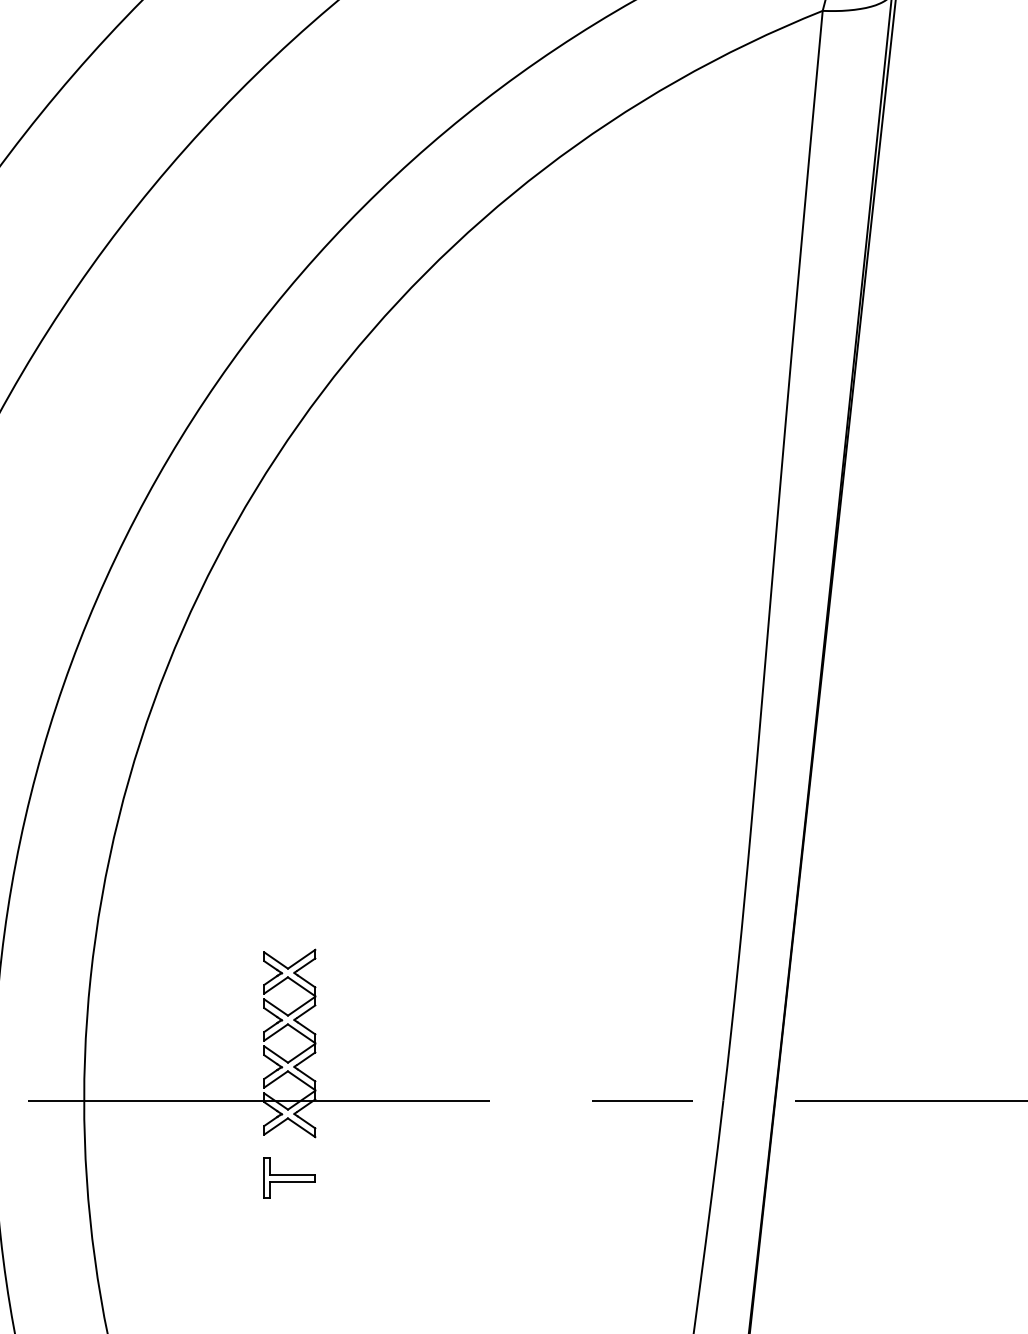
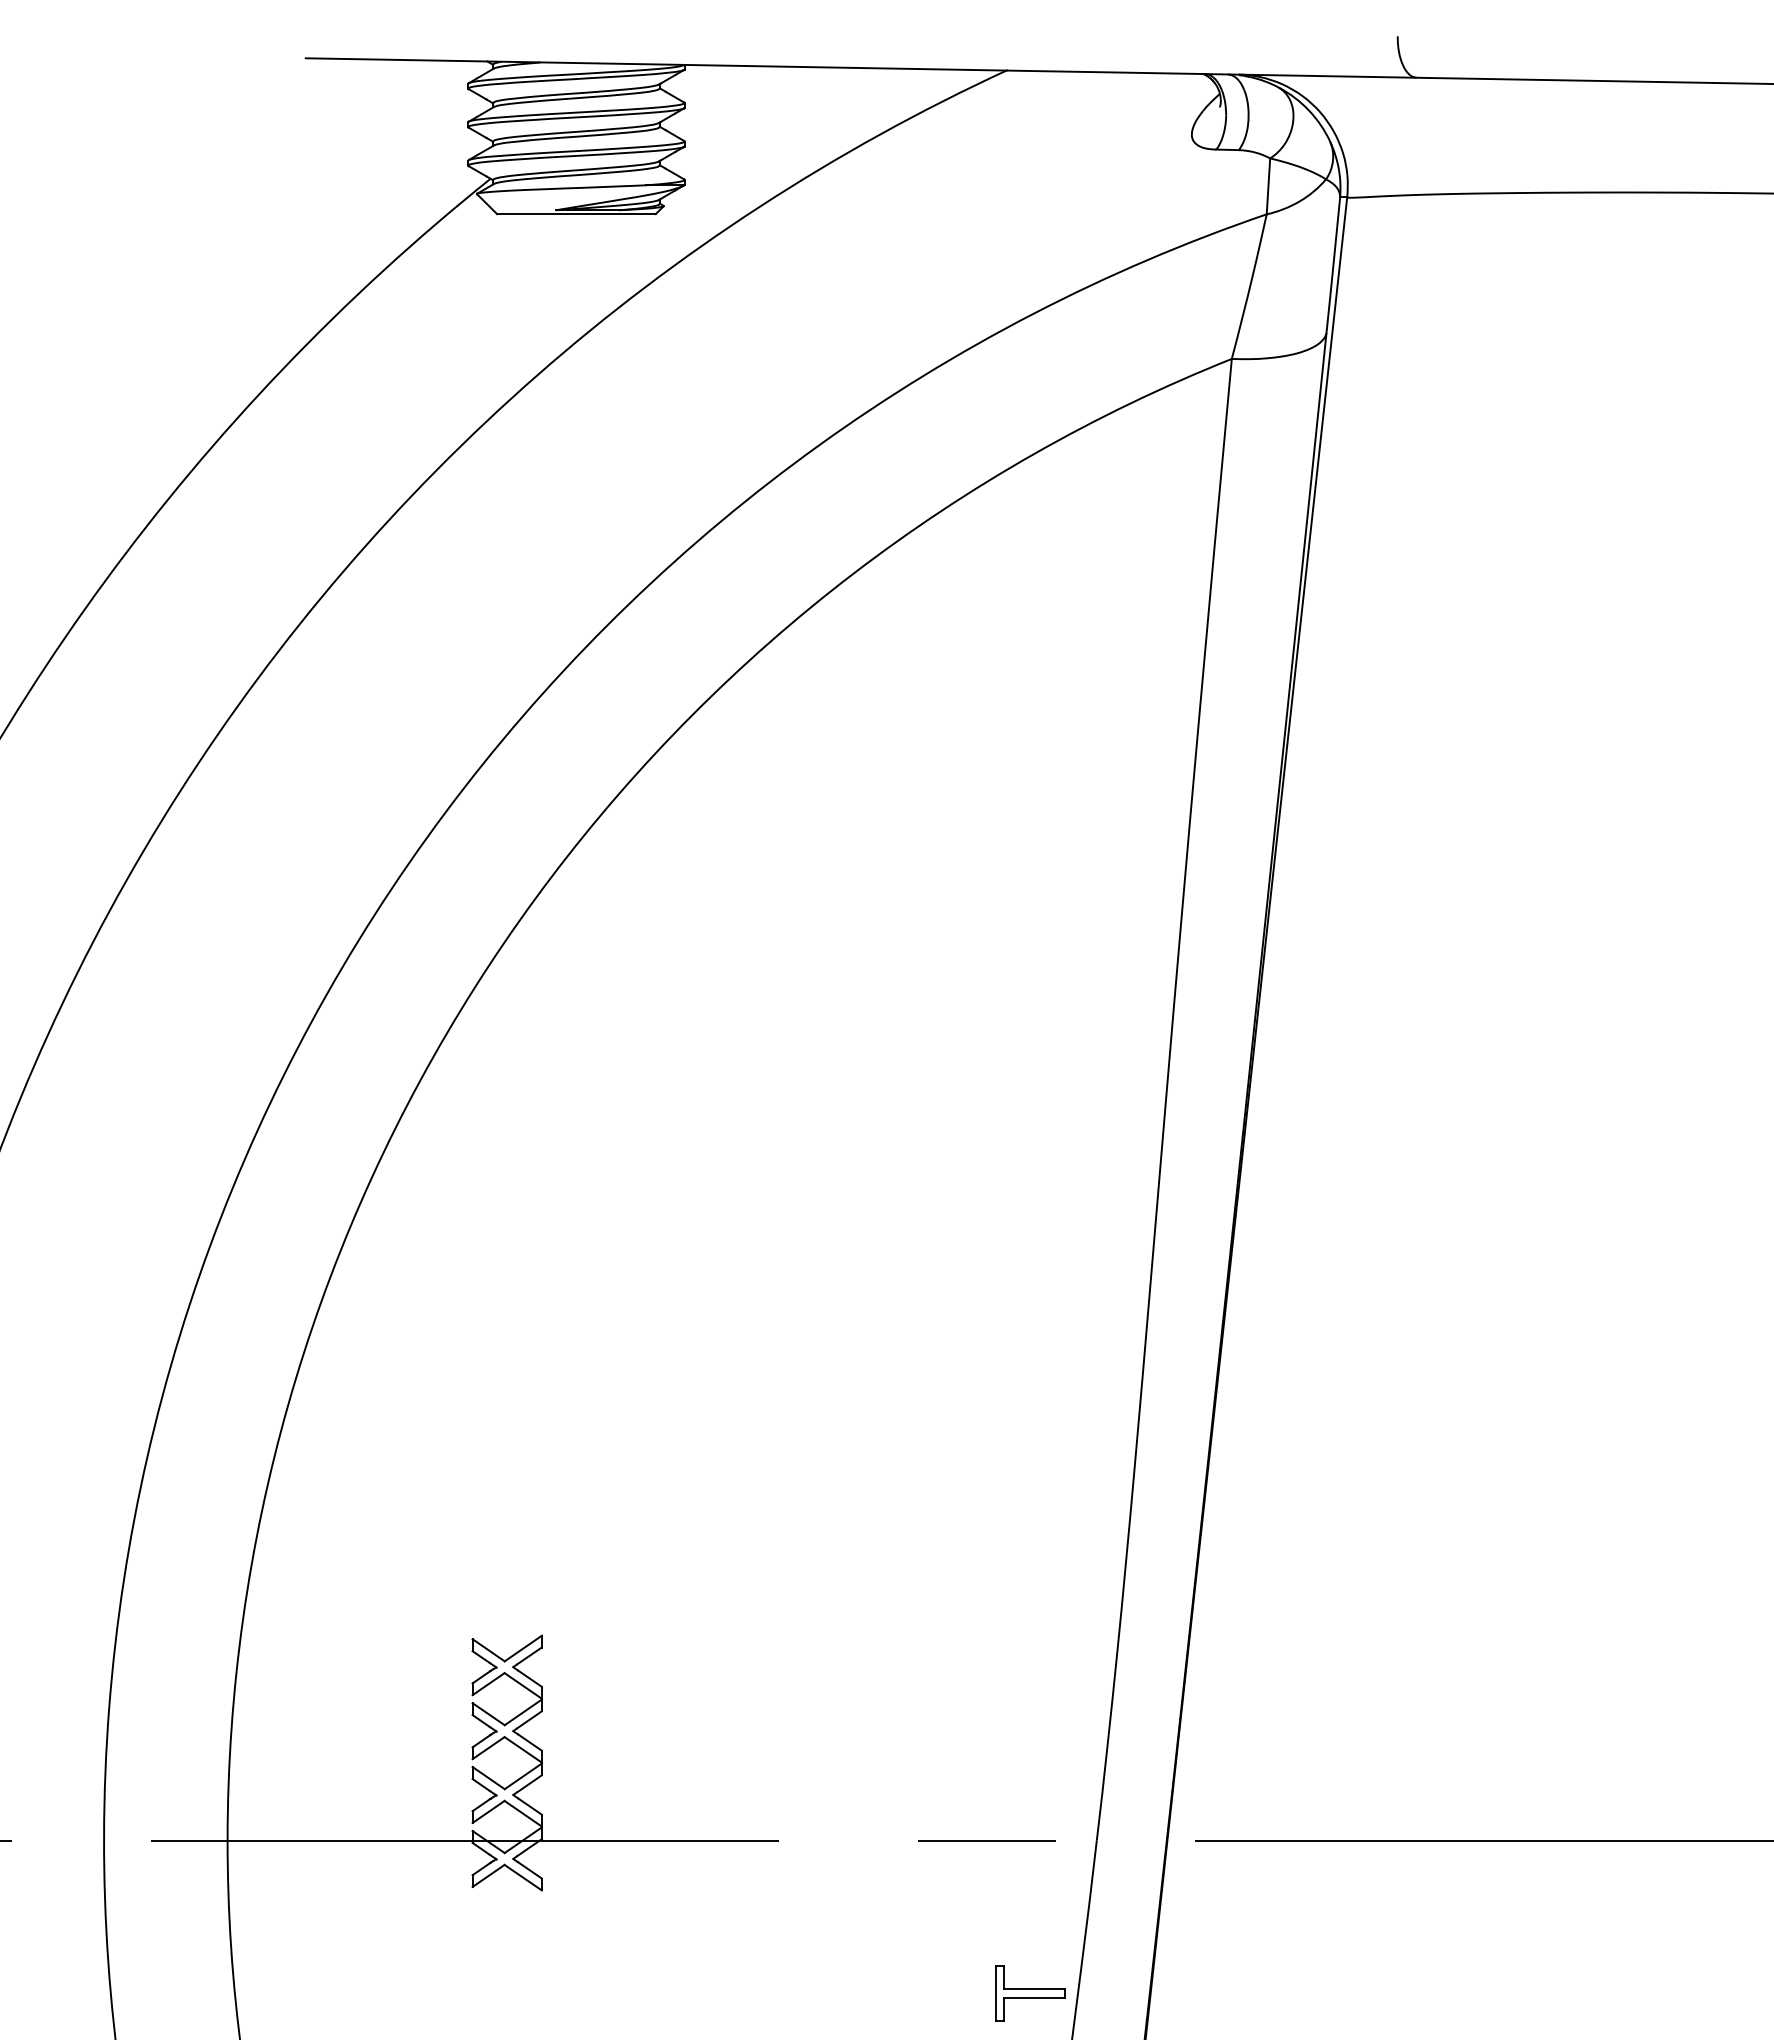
part: (290, 1178) -> (1030, 1993), moved

